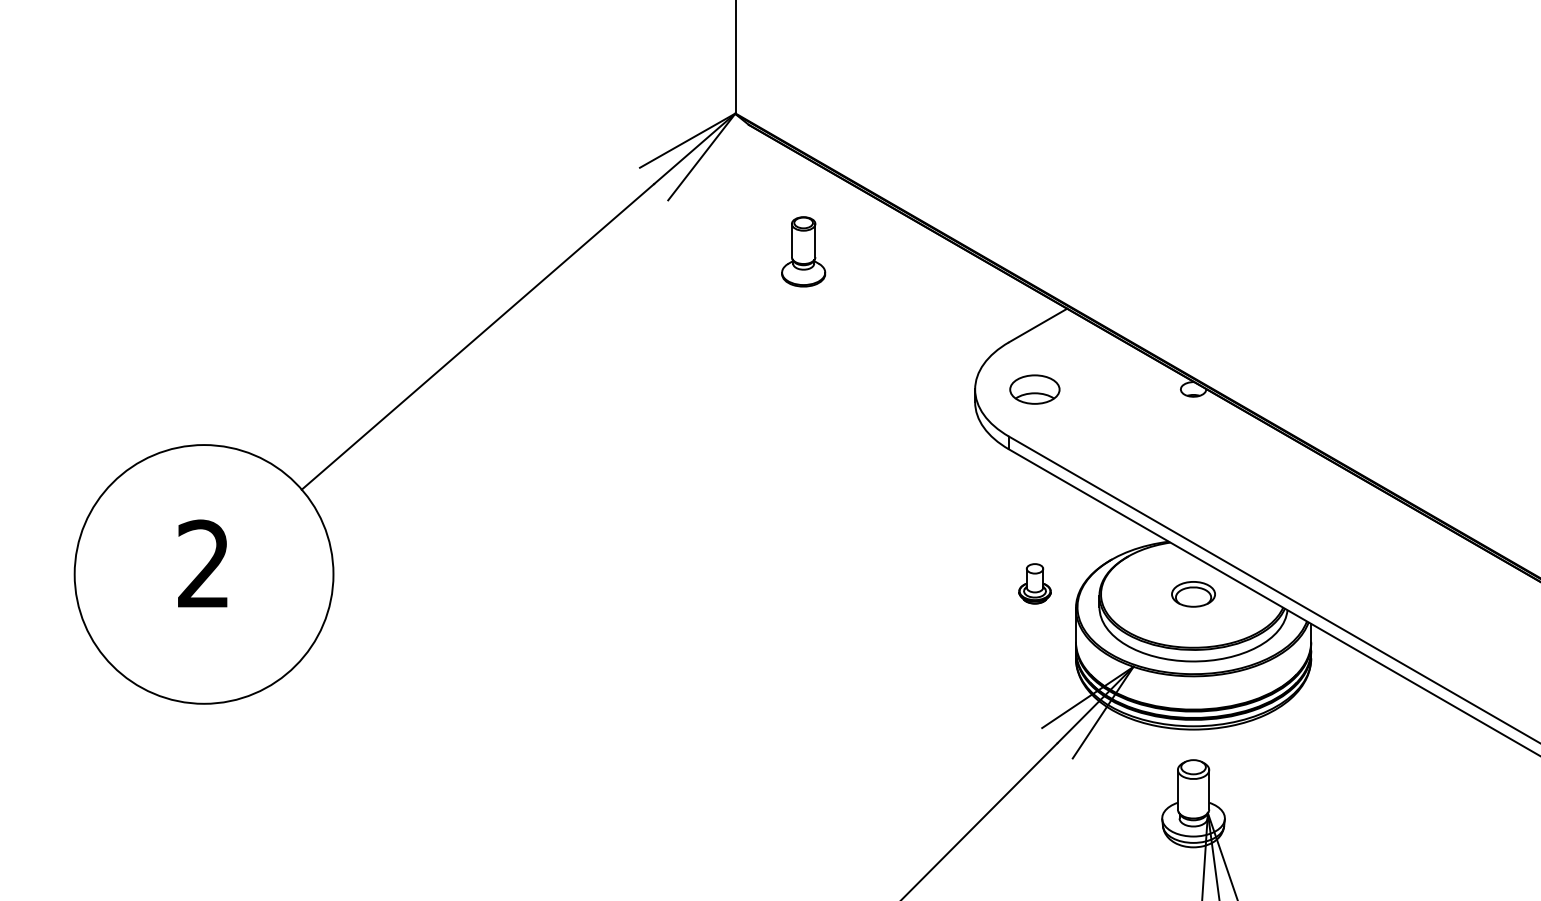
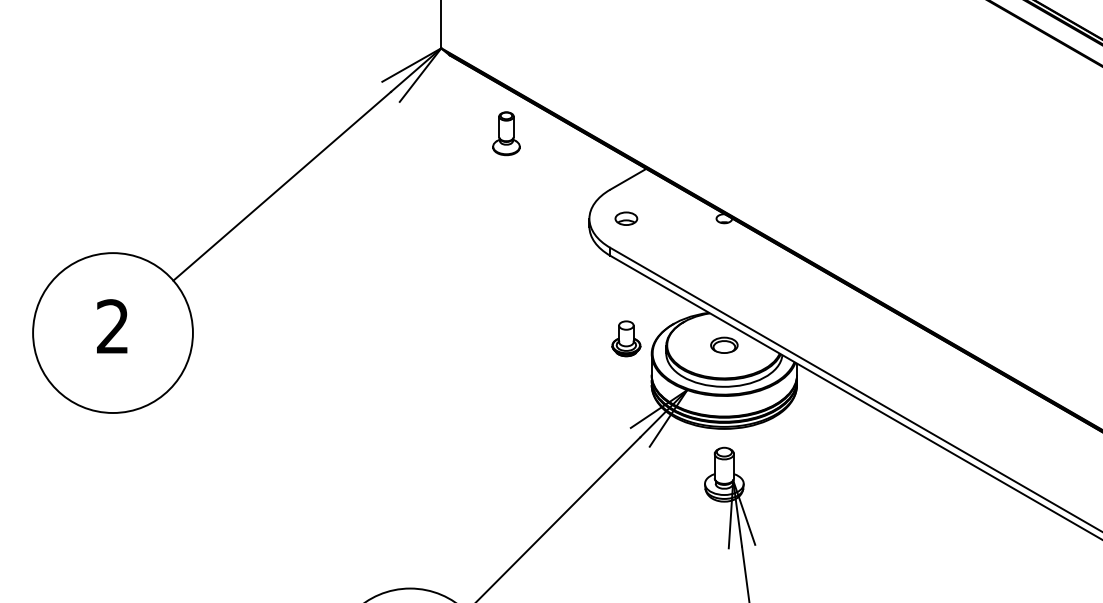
part: (803, 251) -> (506, 133), moved
part: (1035, 389) -> (626, 218), size x0.71
part: (1035, 583) -> (626, 338), size x1.43

